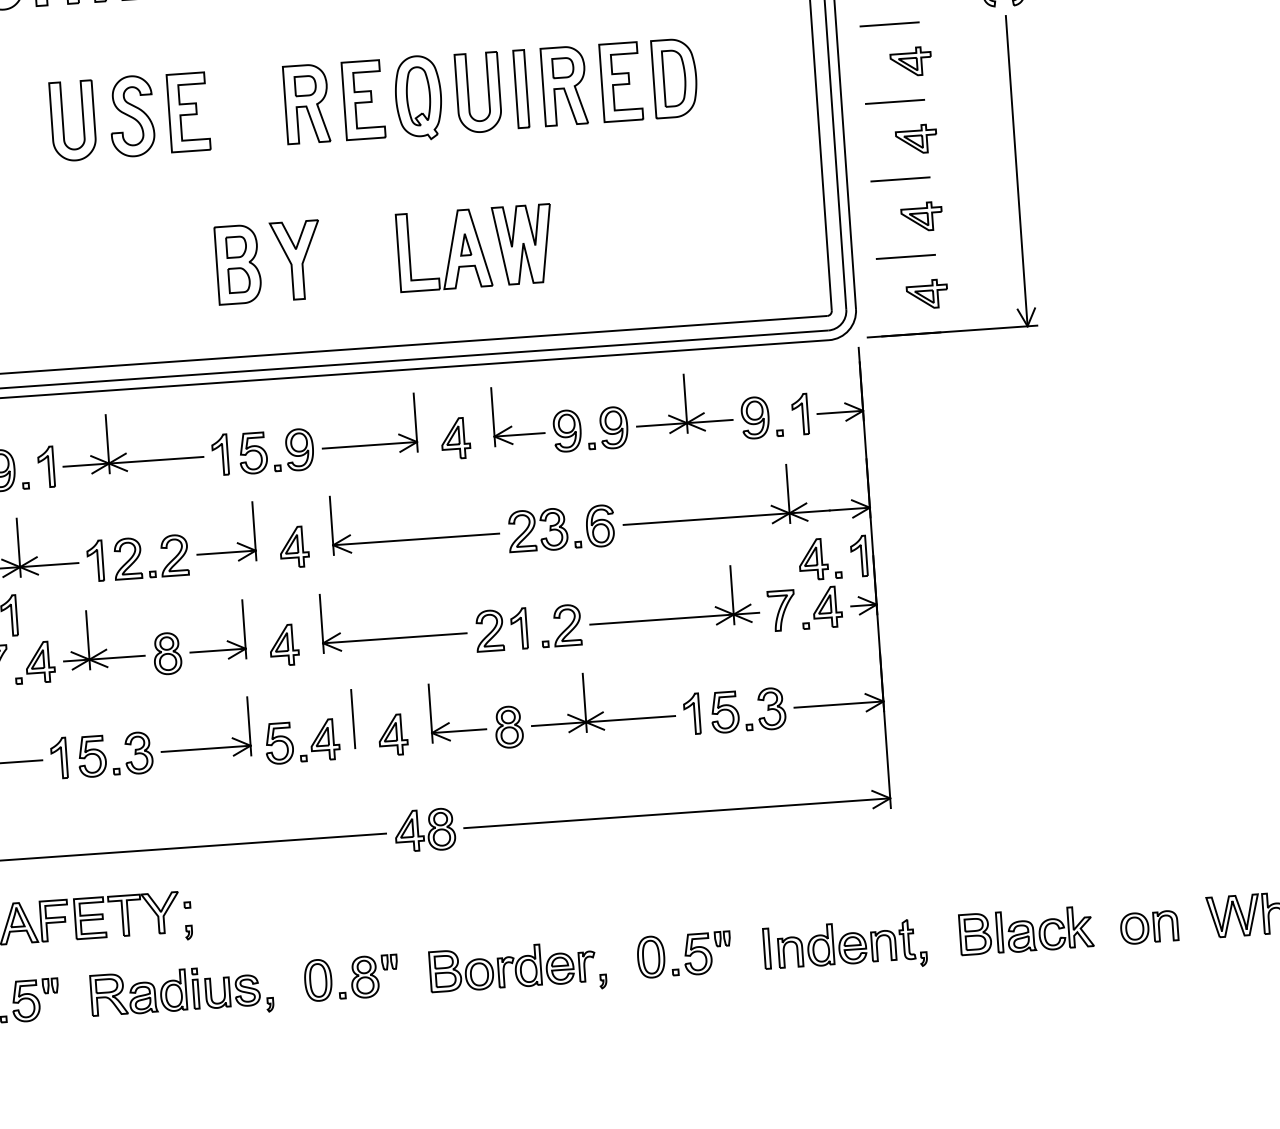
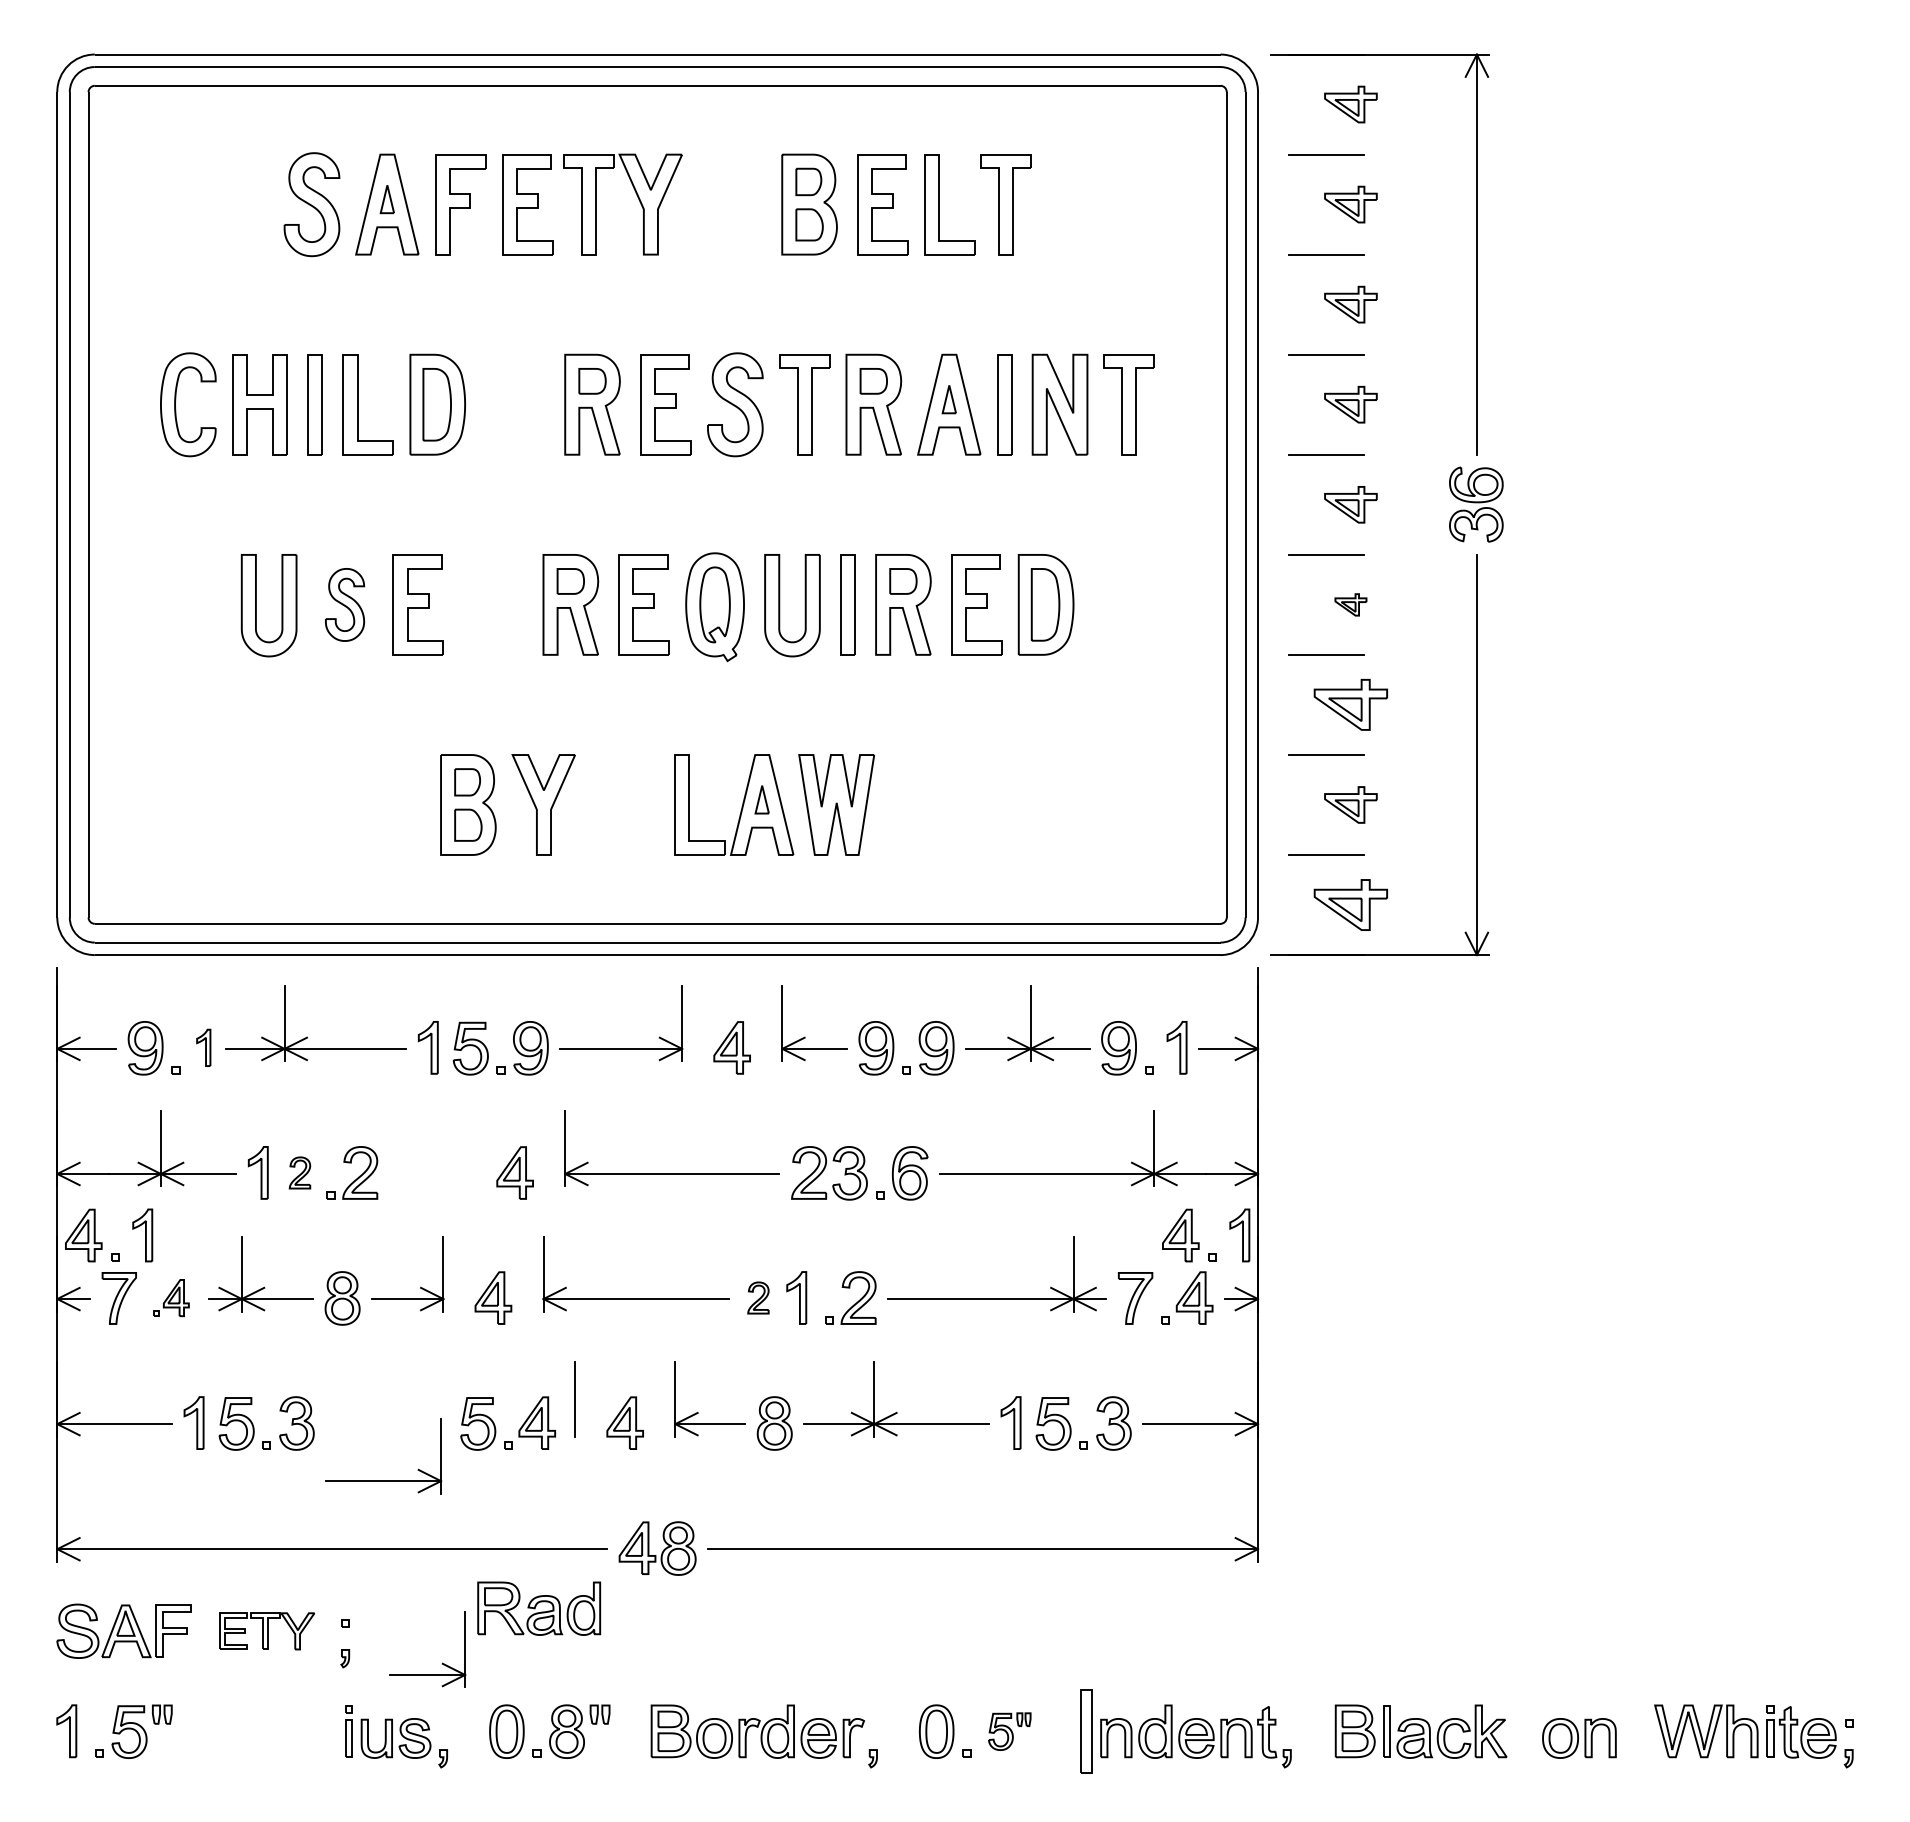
part: (910, 61) -> (1350, 604), size x0.6
part: (131, 116) -> (344, 604), size x0.7
part: (916, 139) -> (1350, 704), size x1.4
part: (926, 293) -> (1350, 904), size x1.4
part: (46, 466) -> (203, 1047), size x0.7
part: (236, 543) -> (441, 1663), moved
part: (127, 558) -> (299, 1172), size x0.6
part: (489, 630) -> (758, 1297), size x0.6
part: (34, 662) -> (171, 1297), size x0.7
part: (205, 748) -> (383, 1480), moved
part: (127, 915) -> (267, 1631), size x0.7
part: (767, 948) -> (1086, 1731), size x1.6
part: (707, 953) -> (1009, 1731), size x0.7
part: (139, 992) -> (539, 1608), moved

